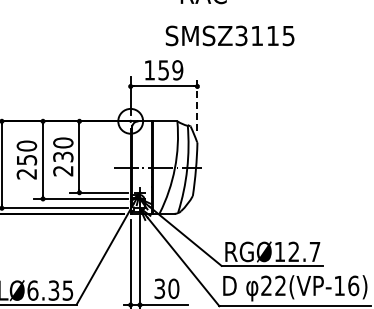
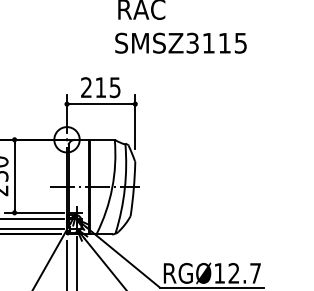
text: (229, 35) -> (180, 42), moved
text: (163, 70) -> (100, 87), 159 -> 215
line: (197, 103) -> (135, 121), dashed -> solid

